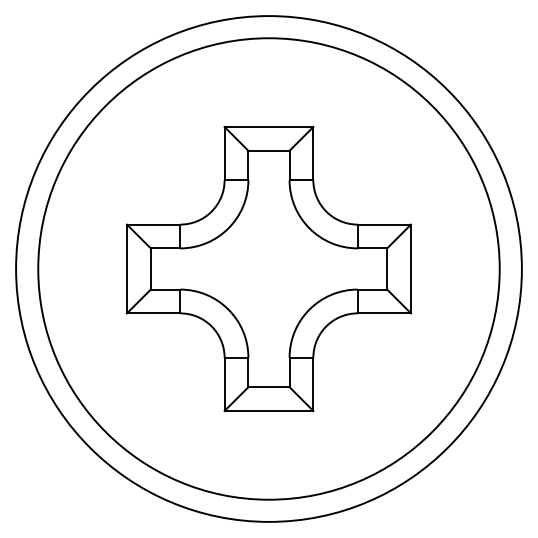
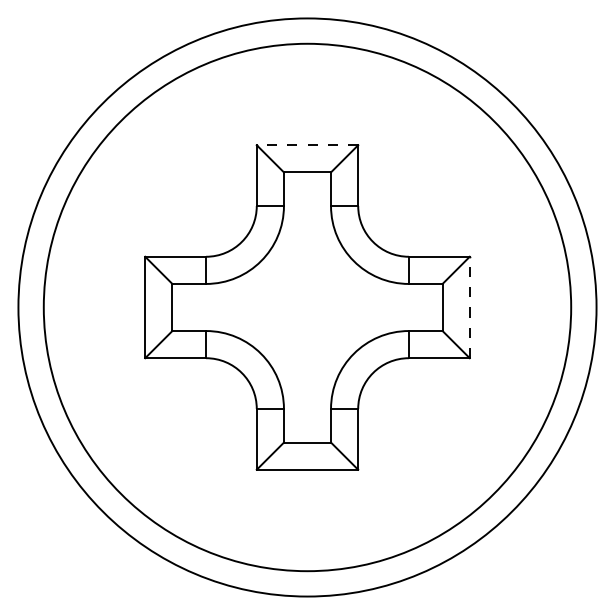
line: (269, 127) -> (307, 145), solid -> dashed
line: (410, 269) -> (469, 307), solid -> dashed

